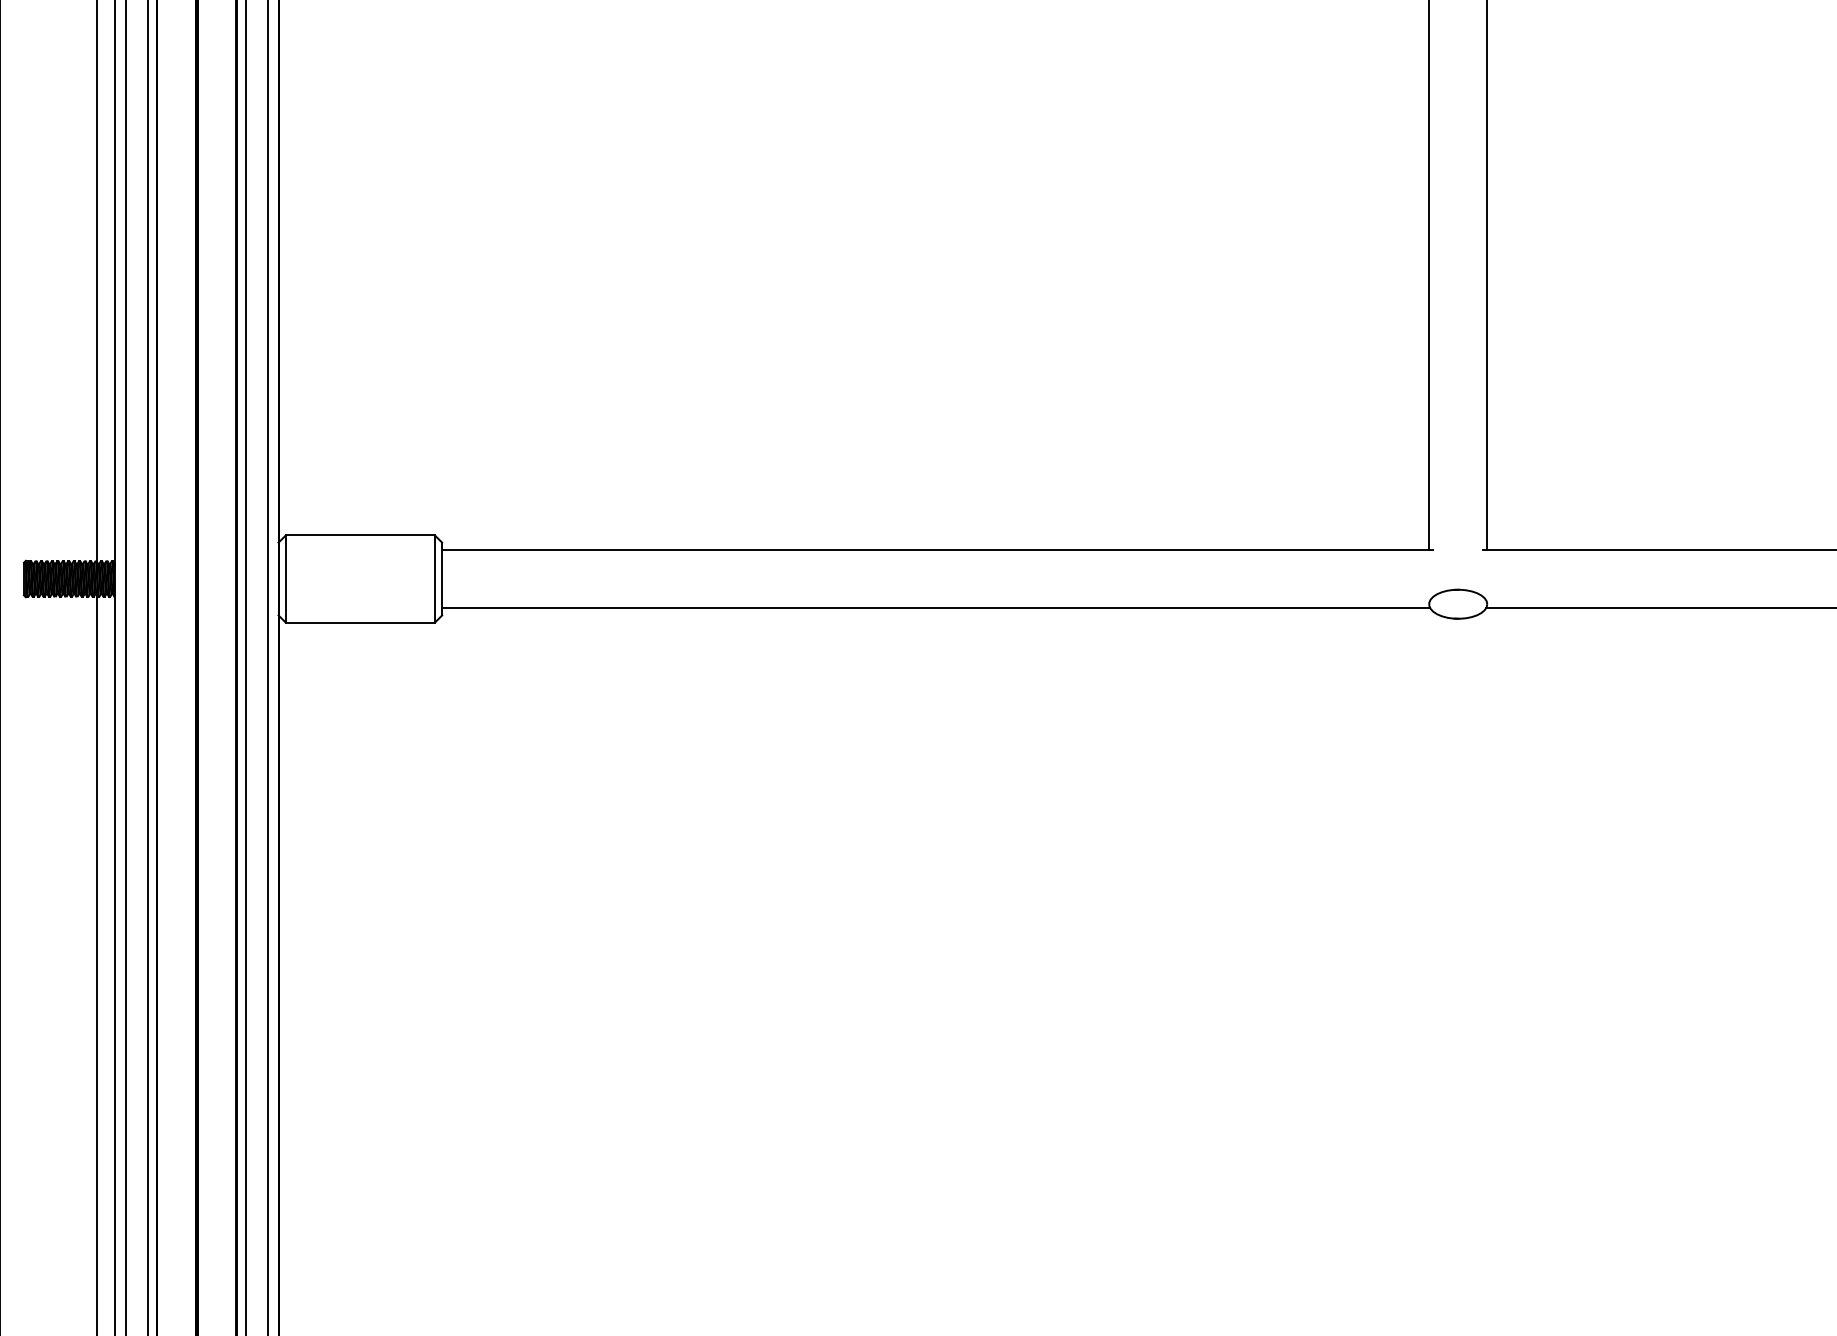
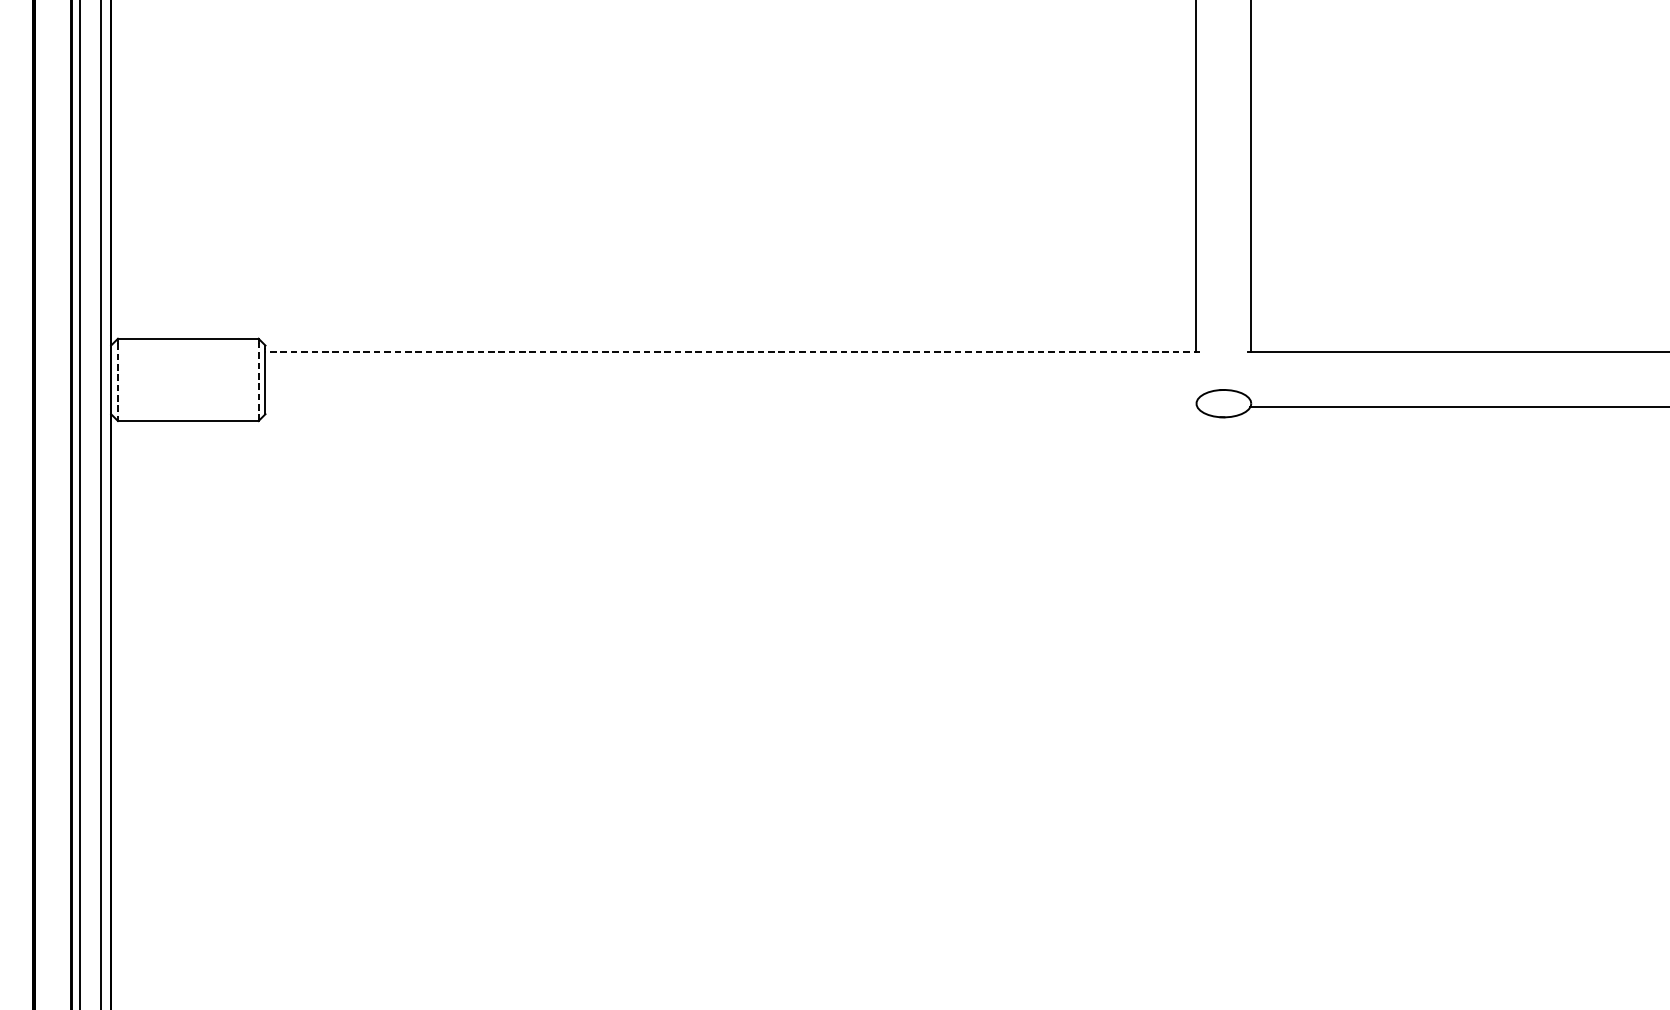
line: (937, 549) -> (732, 352), solid -> dashed
line: (434, 580) -> (258, 381), solid -> dashed
line: (285, 581) -> (117, 382), solid -> dashed
line: (936, 608) -> (731, 407), removed

